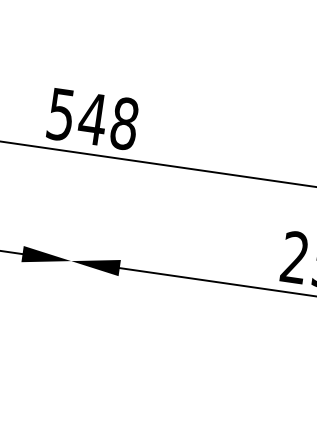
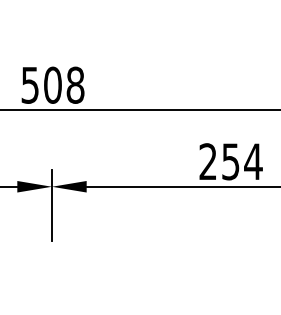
text: (92, 117) -> (52, 84), 548 -> 508
line: (68, 287) -> (52, 205), added

